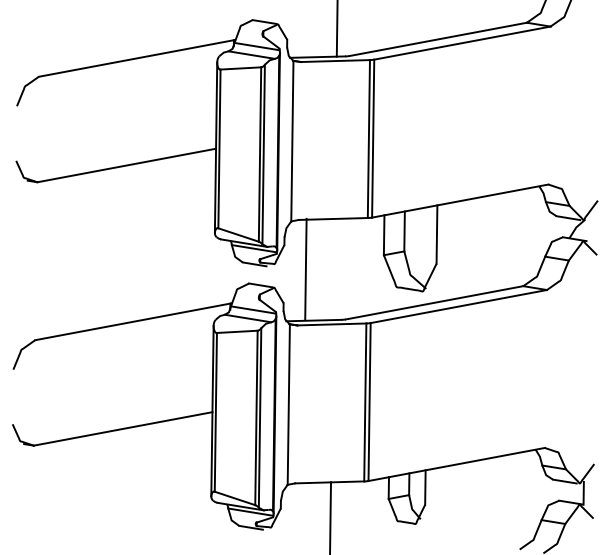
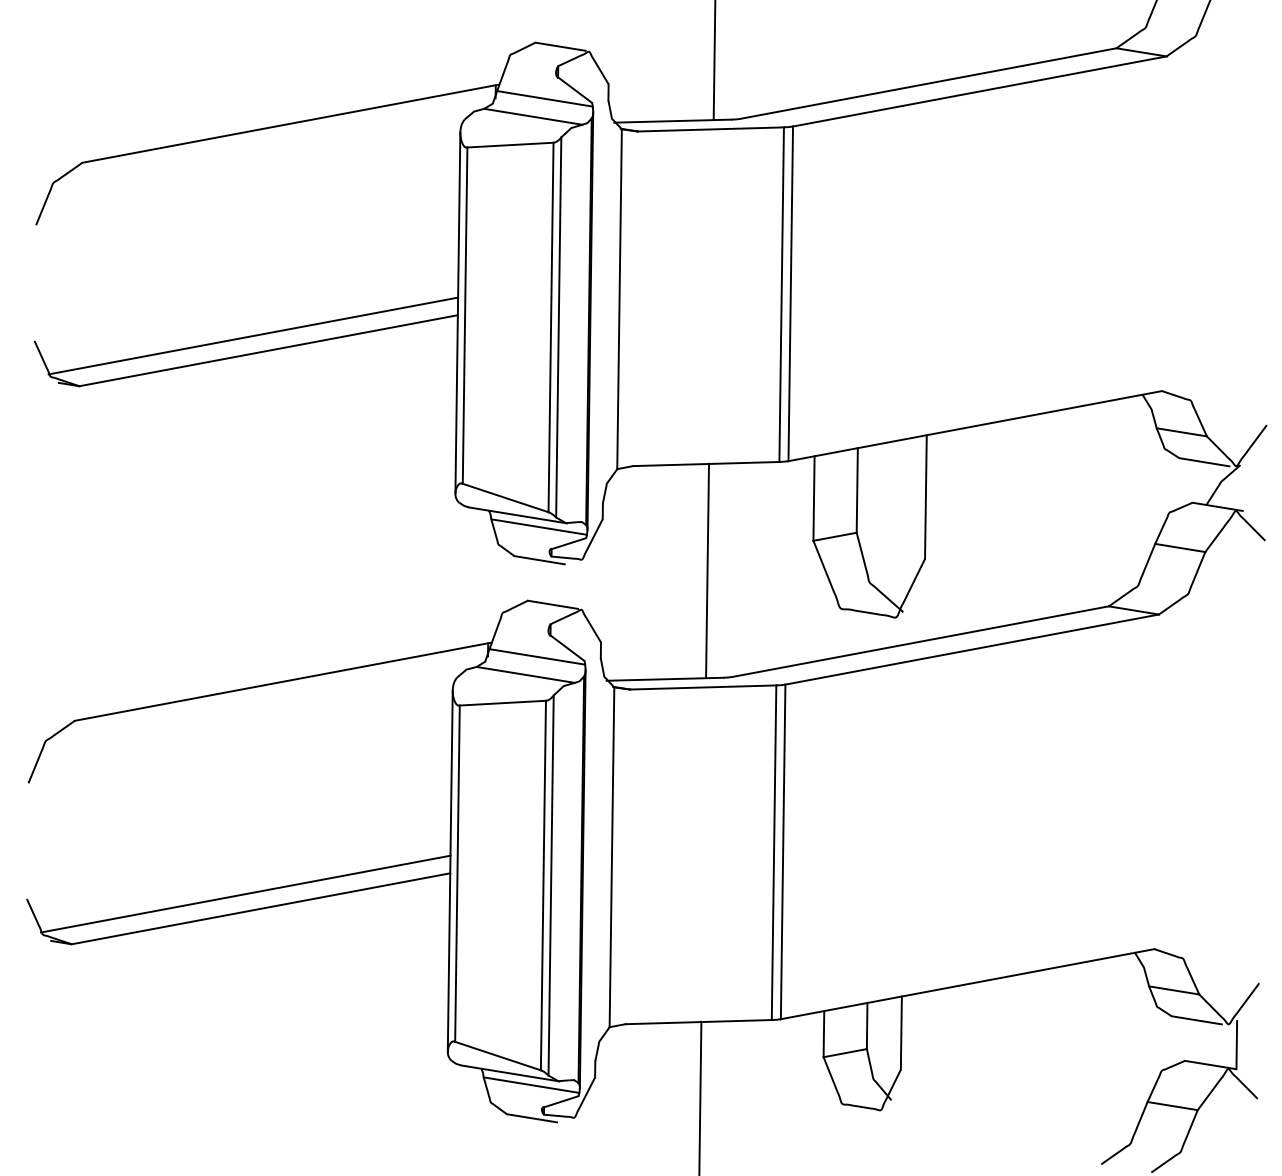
line: (119, 158) -> (253, 335), added
line: (305, 268) -> (706, 568), moved
line: (115, 421) -> (244, 893), added

